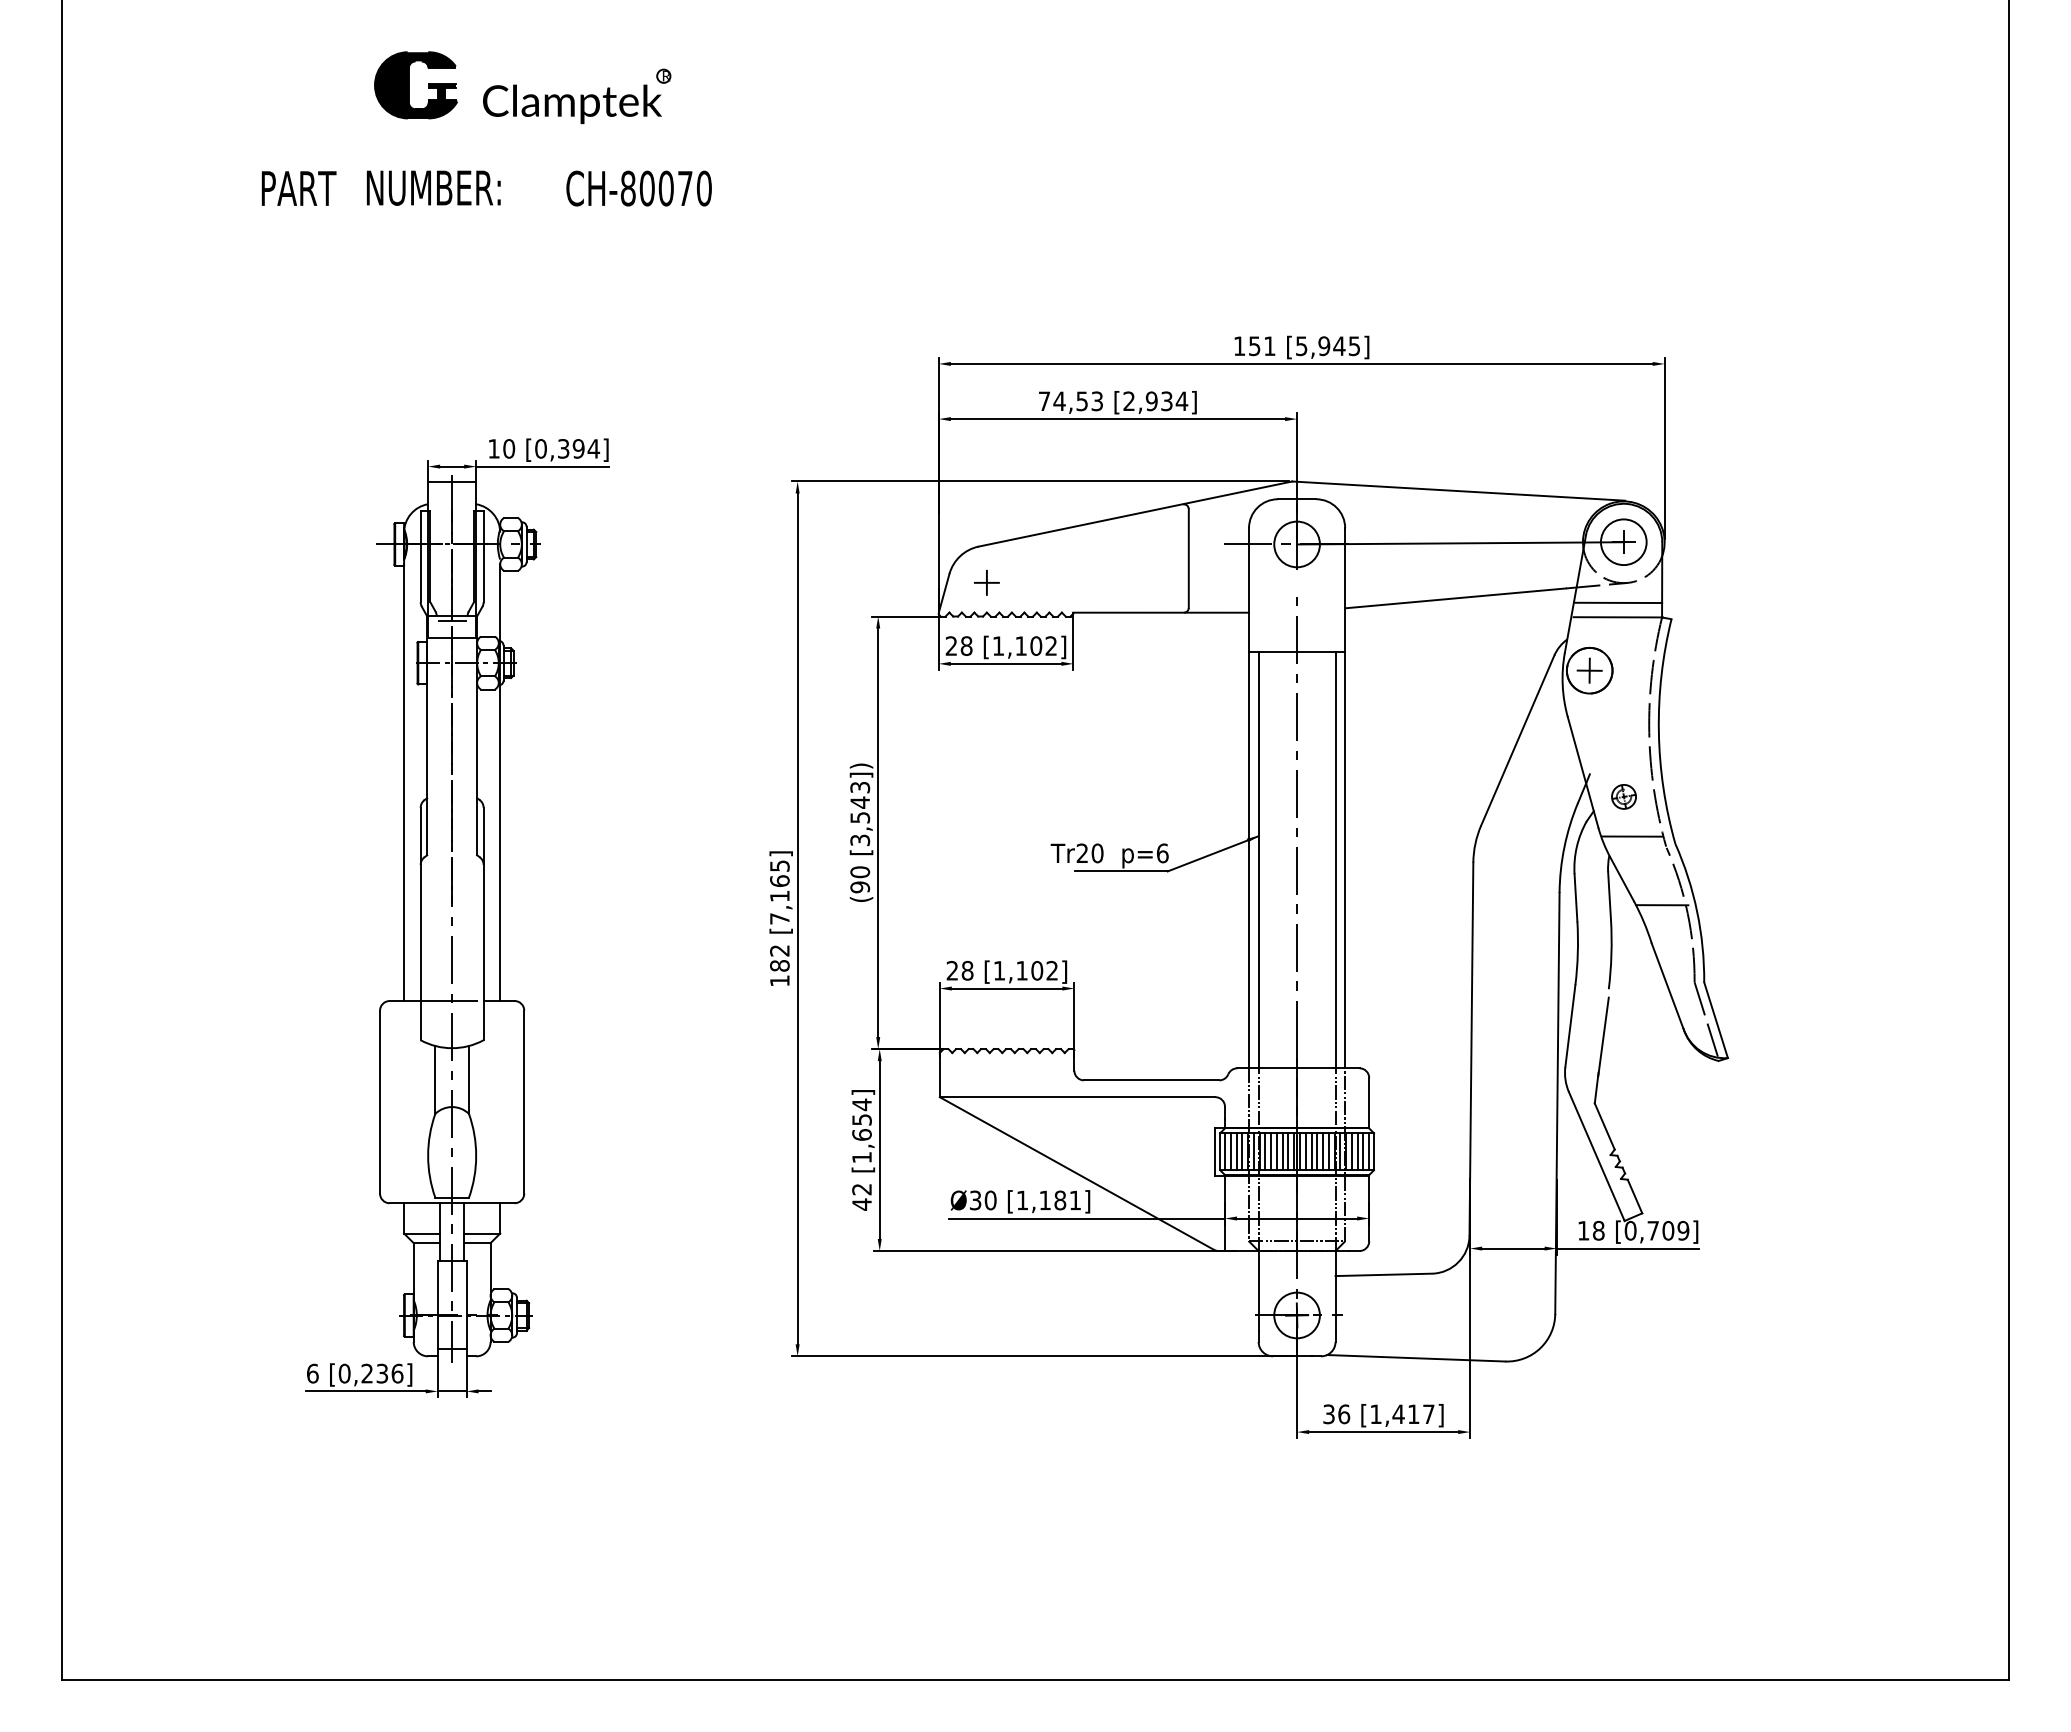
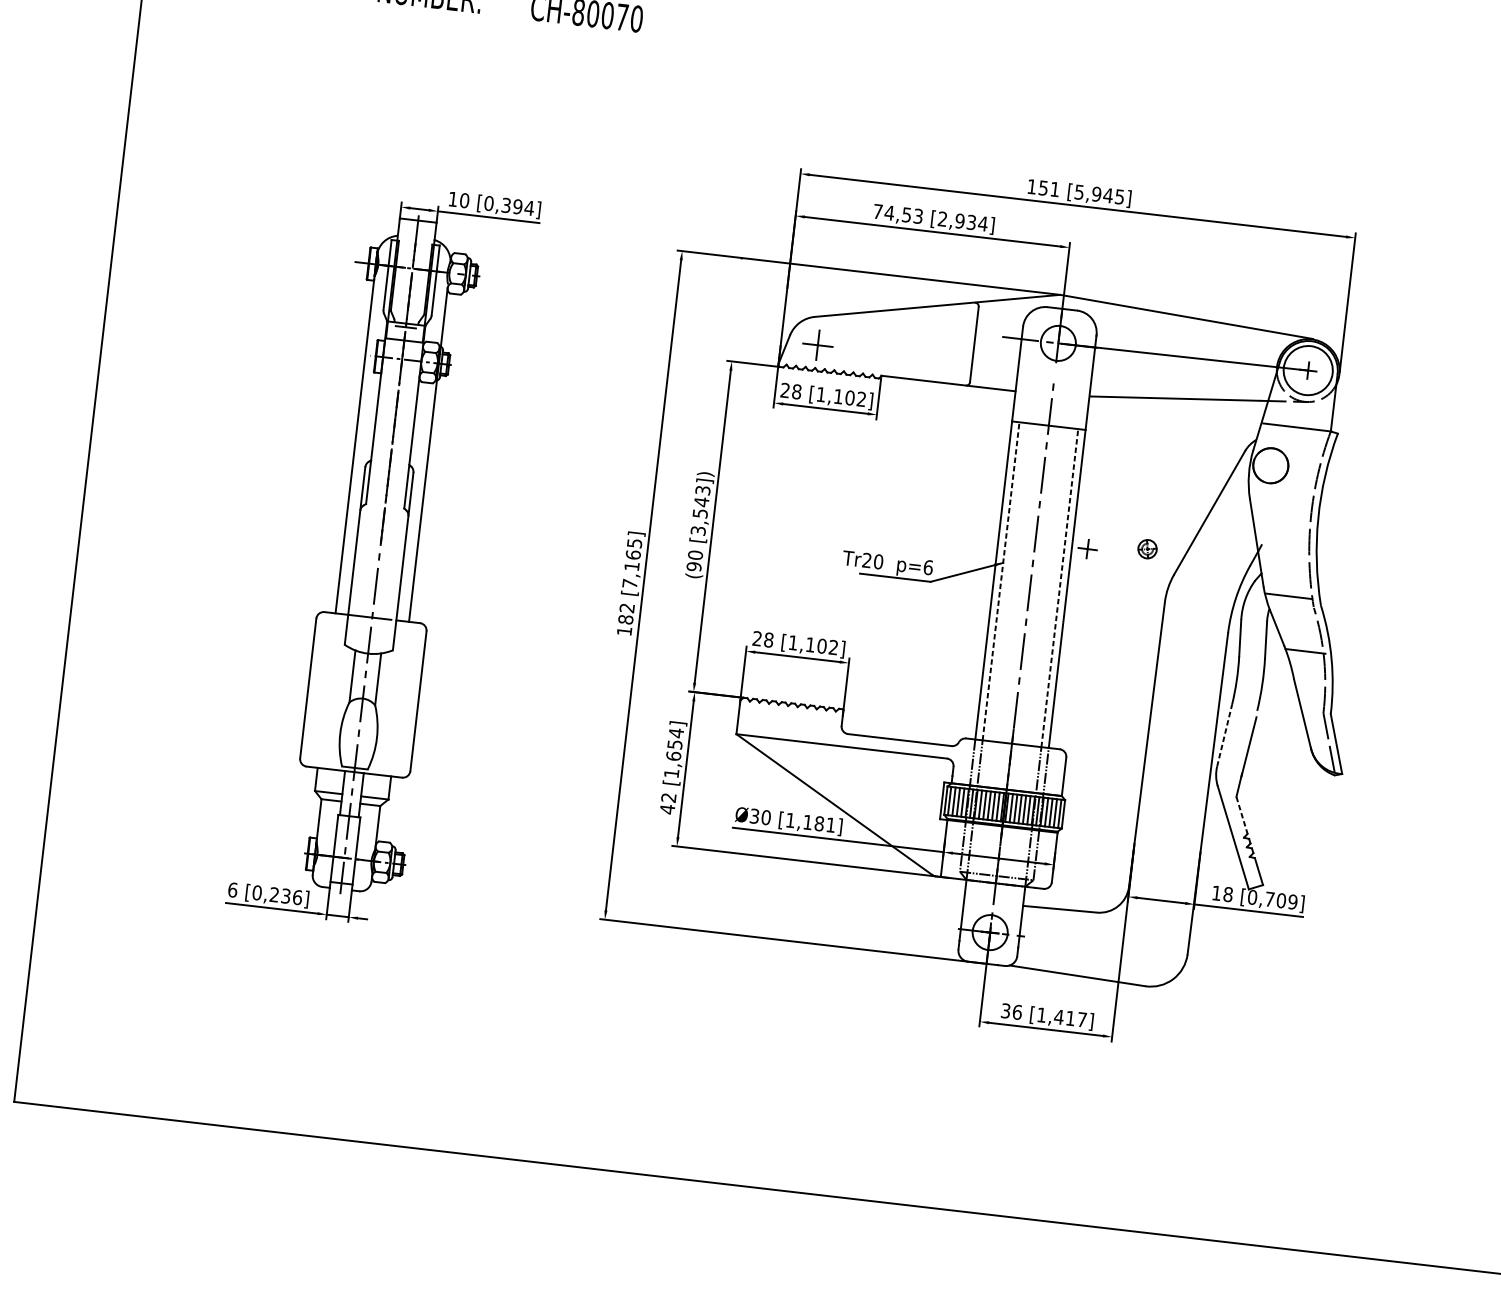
circle: (1623, 542) -> (1307, 370), size x1.4
part: (986, 582) -> (817, 345), size x1.6
line: (1618, 602) -> (1298, 416), removed
part: (1589, 670) -> (1087, 548), moved
part: (1623, 796) -> (1147, 548), moved
line: (1258, 859) -> (1001, 580), solid -> dashed
line: (1335, 859) -> (1059, 587), solid -> dashed
line: (1570, 1025) -> (1224, 735), solid -> dashed
line: (1604, 1126) -> (1241, 815), solid -> dashed

